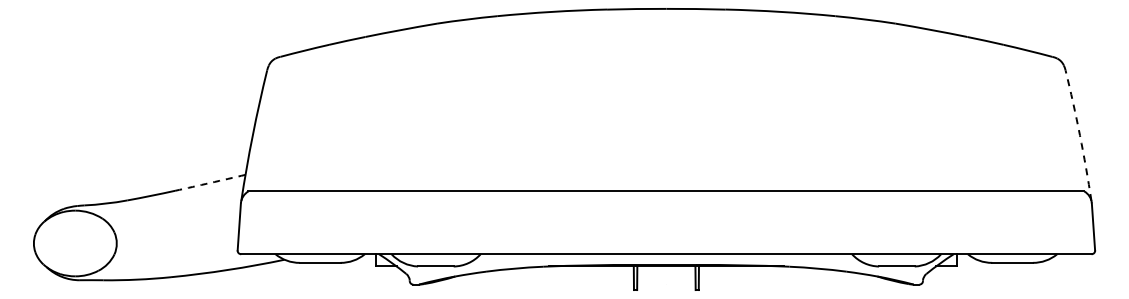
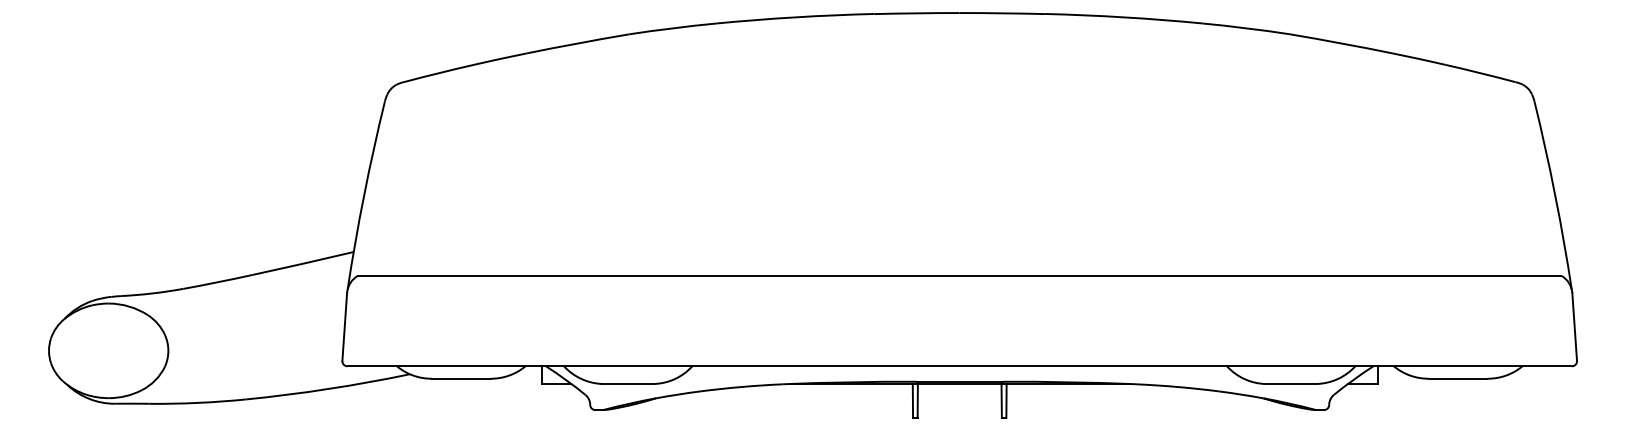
arc: (1079, 135) -> (1554, 195), dashed -> solid
arc: (210, 182) -> (303, 263), dashed -> solid

